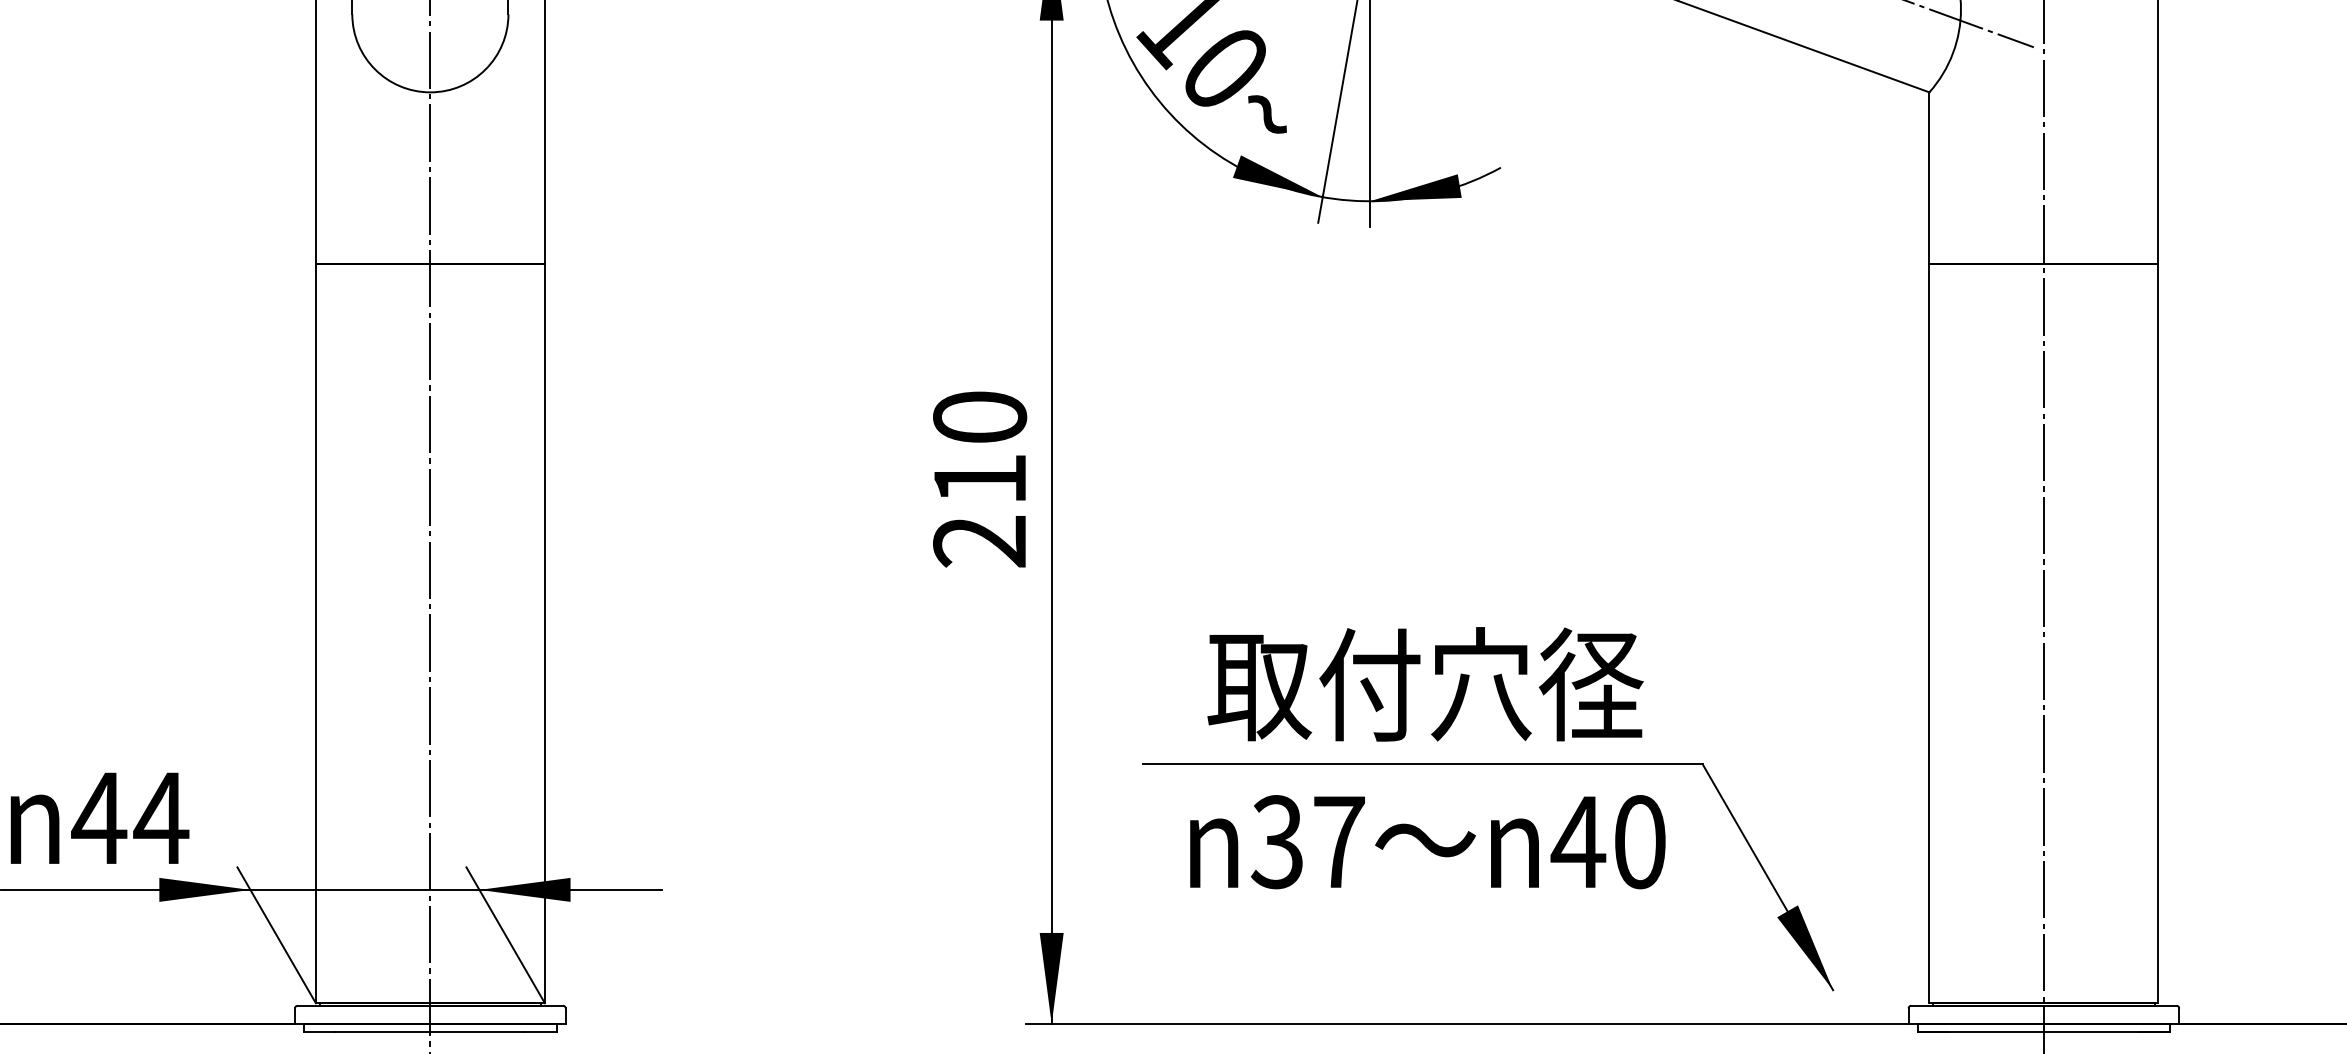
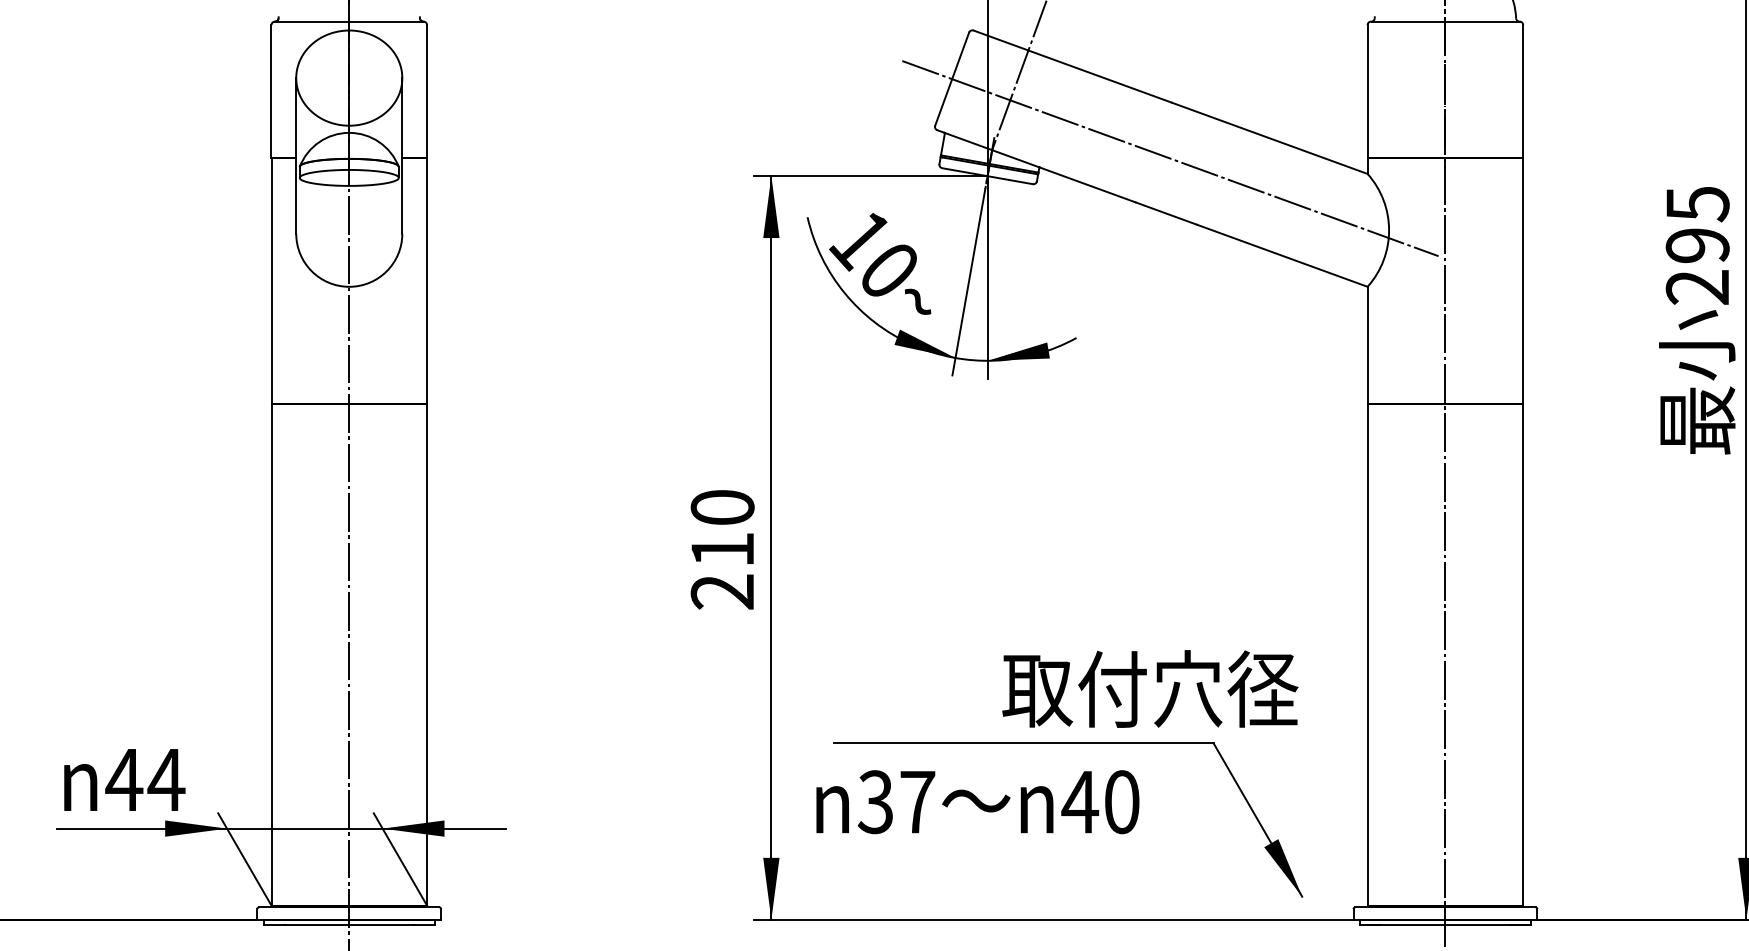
text: (1425, 683) -> (1150, 688), moved
text: (1427, 842) -> (977, 802), moved

